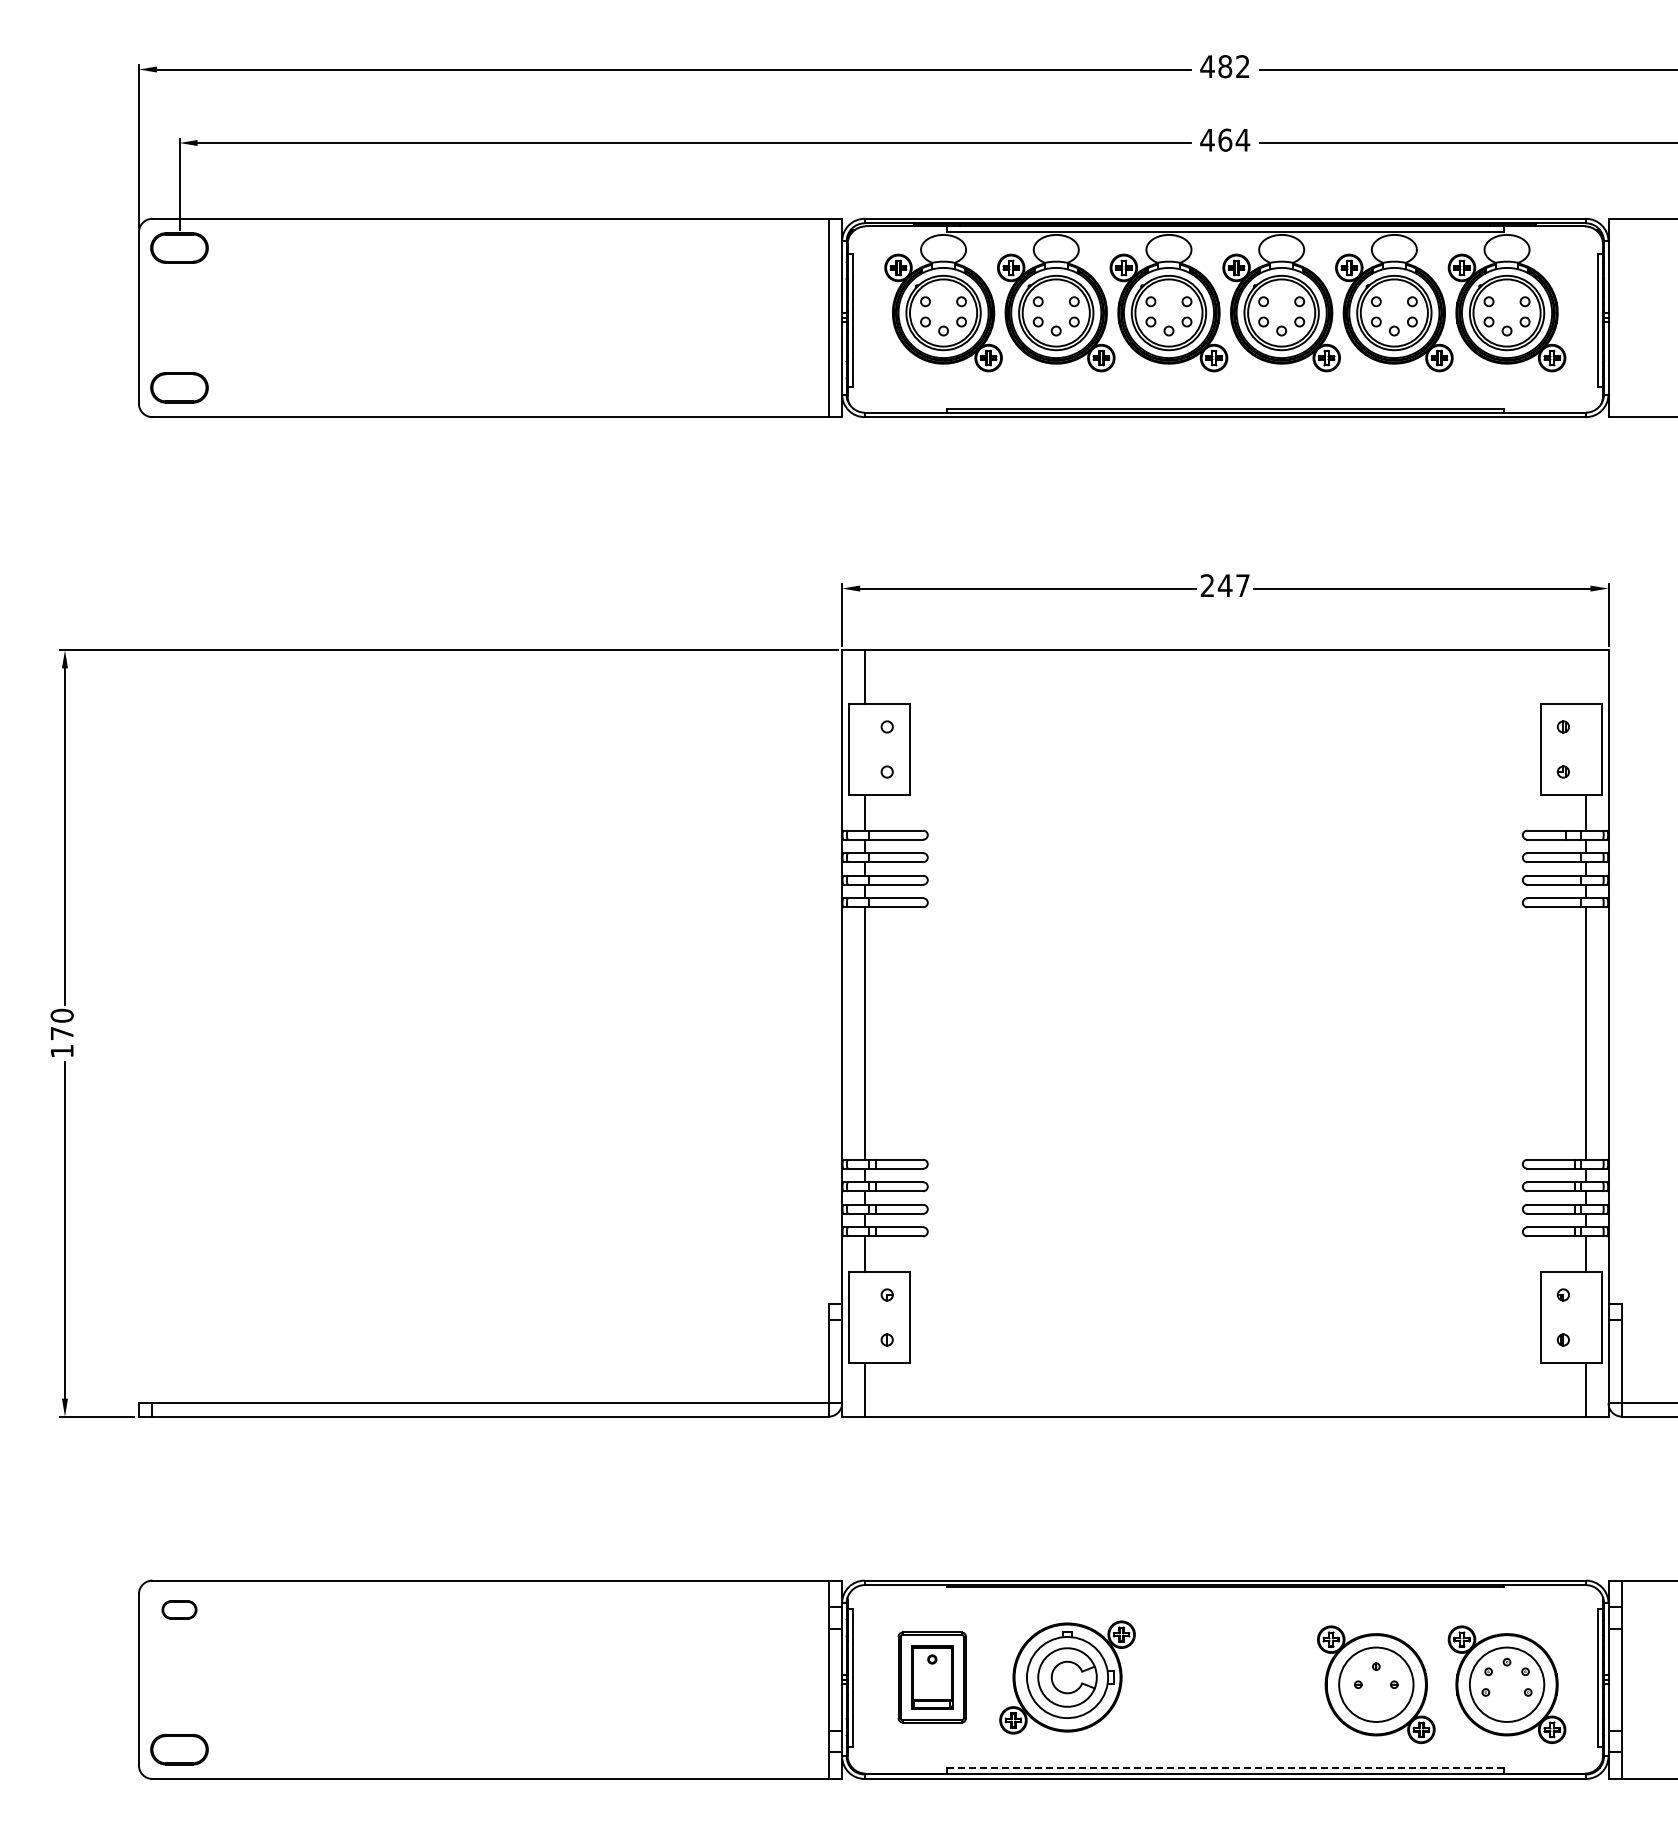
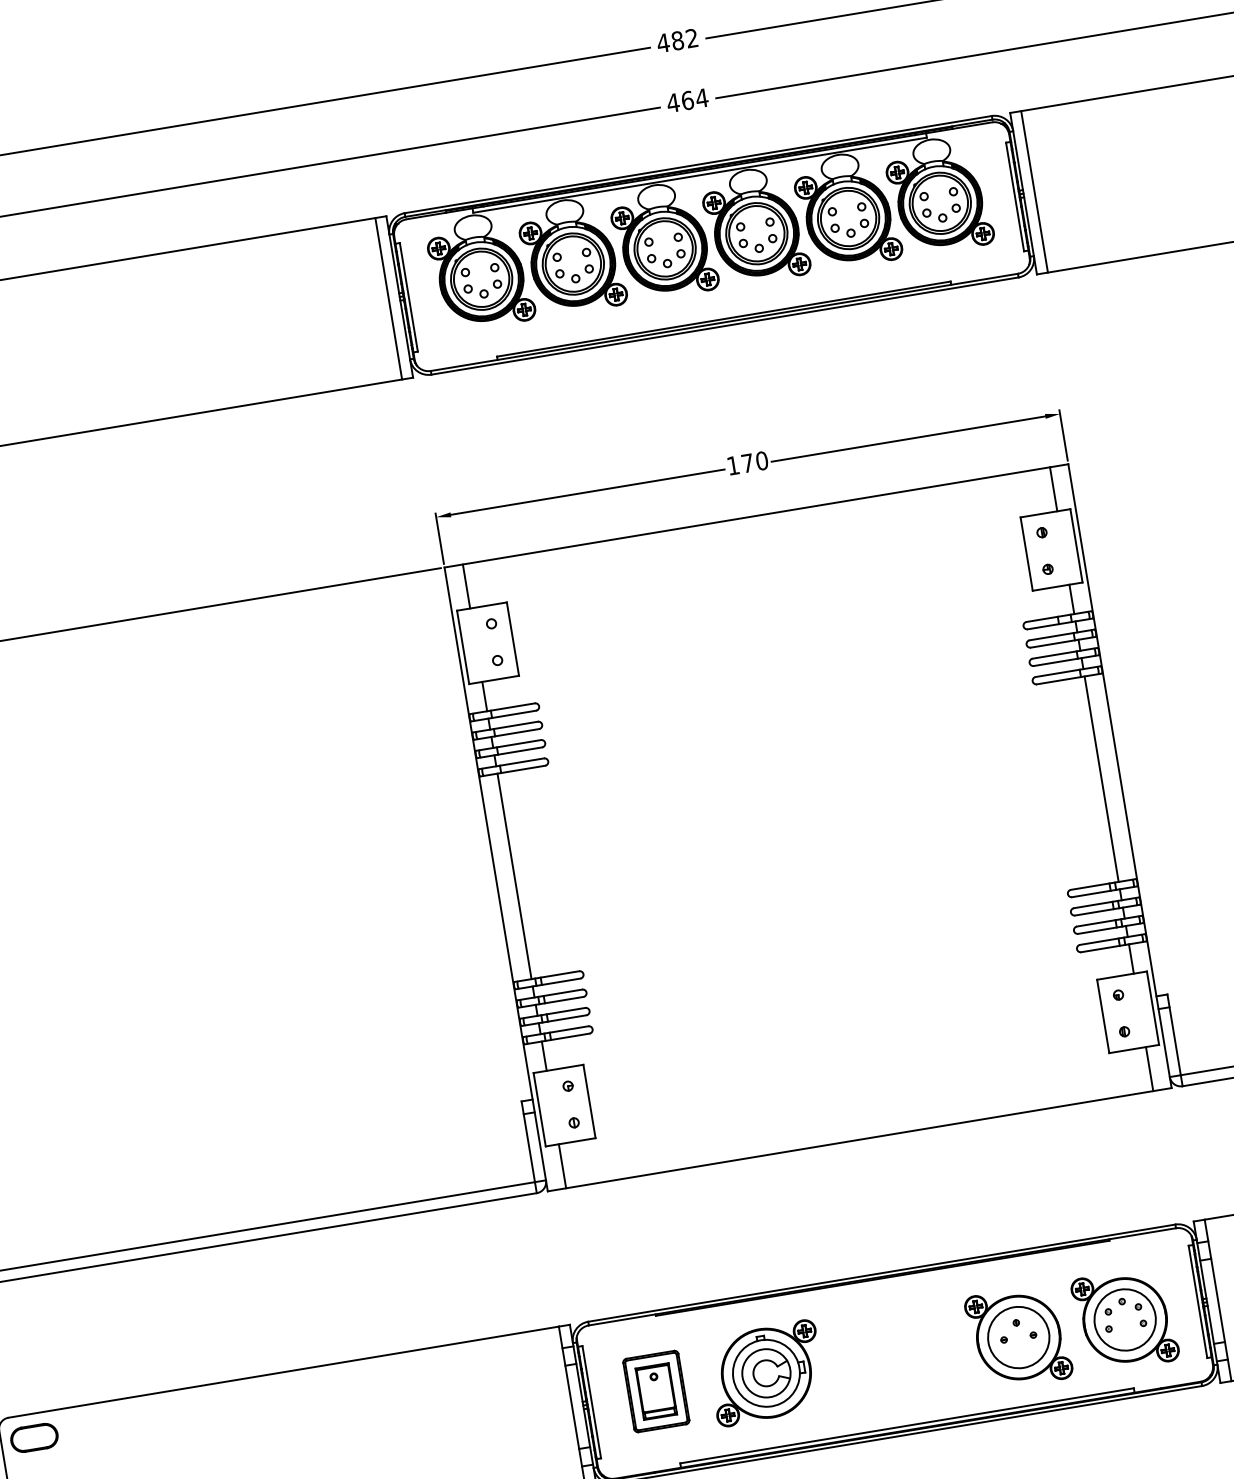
line: (1622, 317) -> (1034, 191), added
text: (1224, 585) -> (747, 463), 247 -> 170
line: (1585, 677) -> (1053, 489), added
part: (179, 1609) -> (34, 1437), size x1.67
line: (1225, 1768) -> (907, 1426), dashed -> solid

